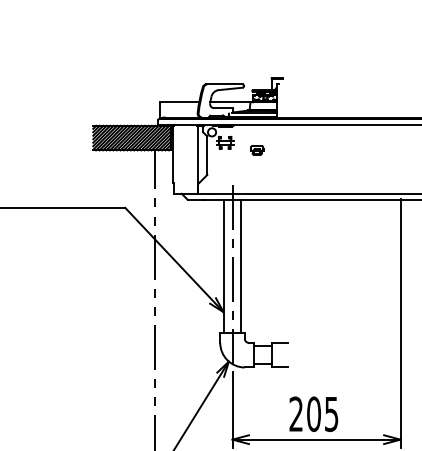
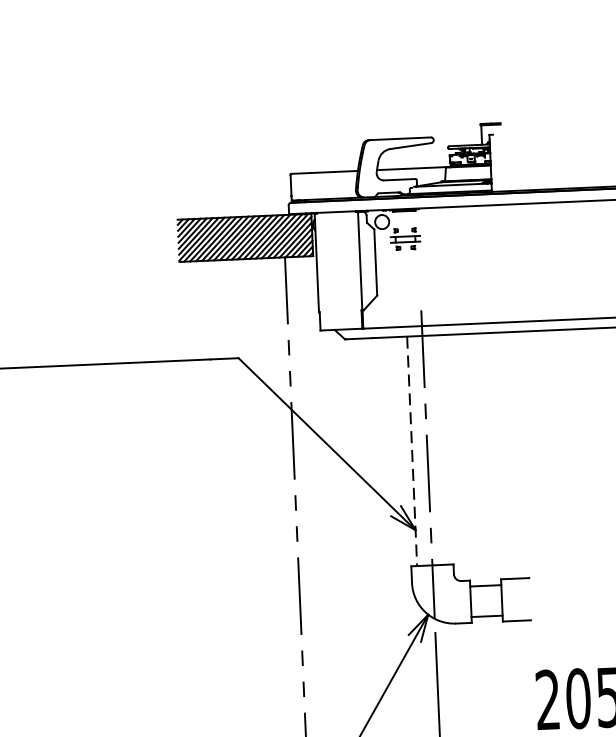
part: (257, 150) -> (461, 249), removed
line: (223, 266) -> (411, 451), solid -> dashed
line: (241, 266) -> (442, 450), removed

